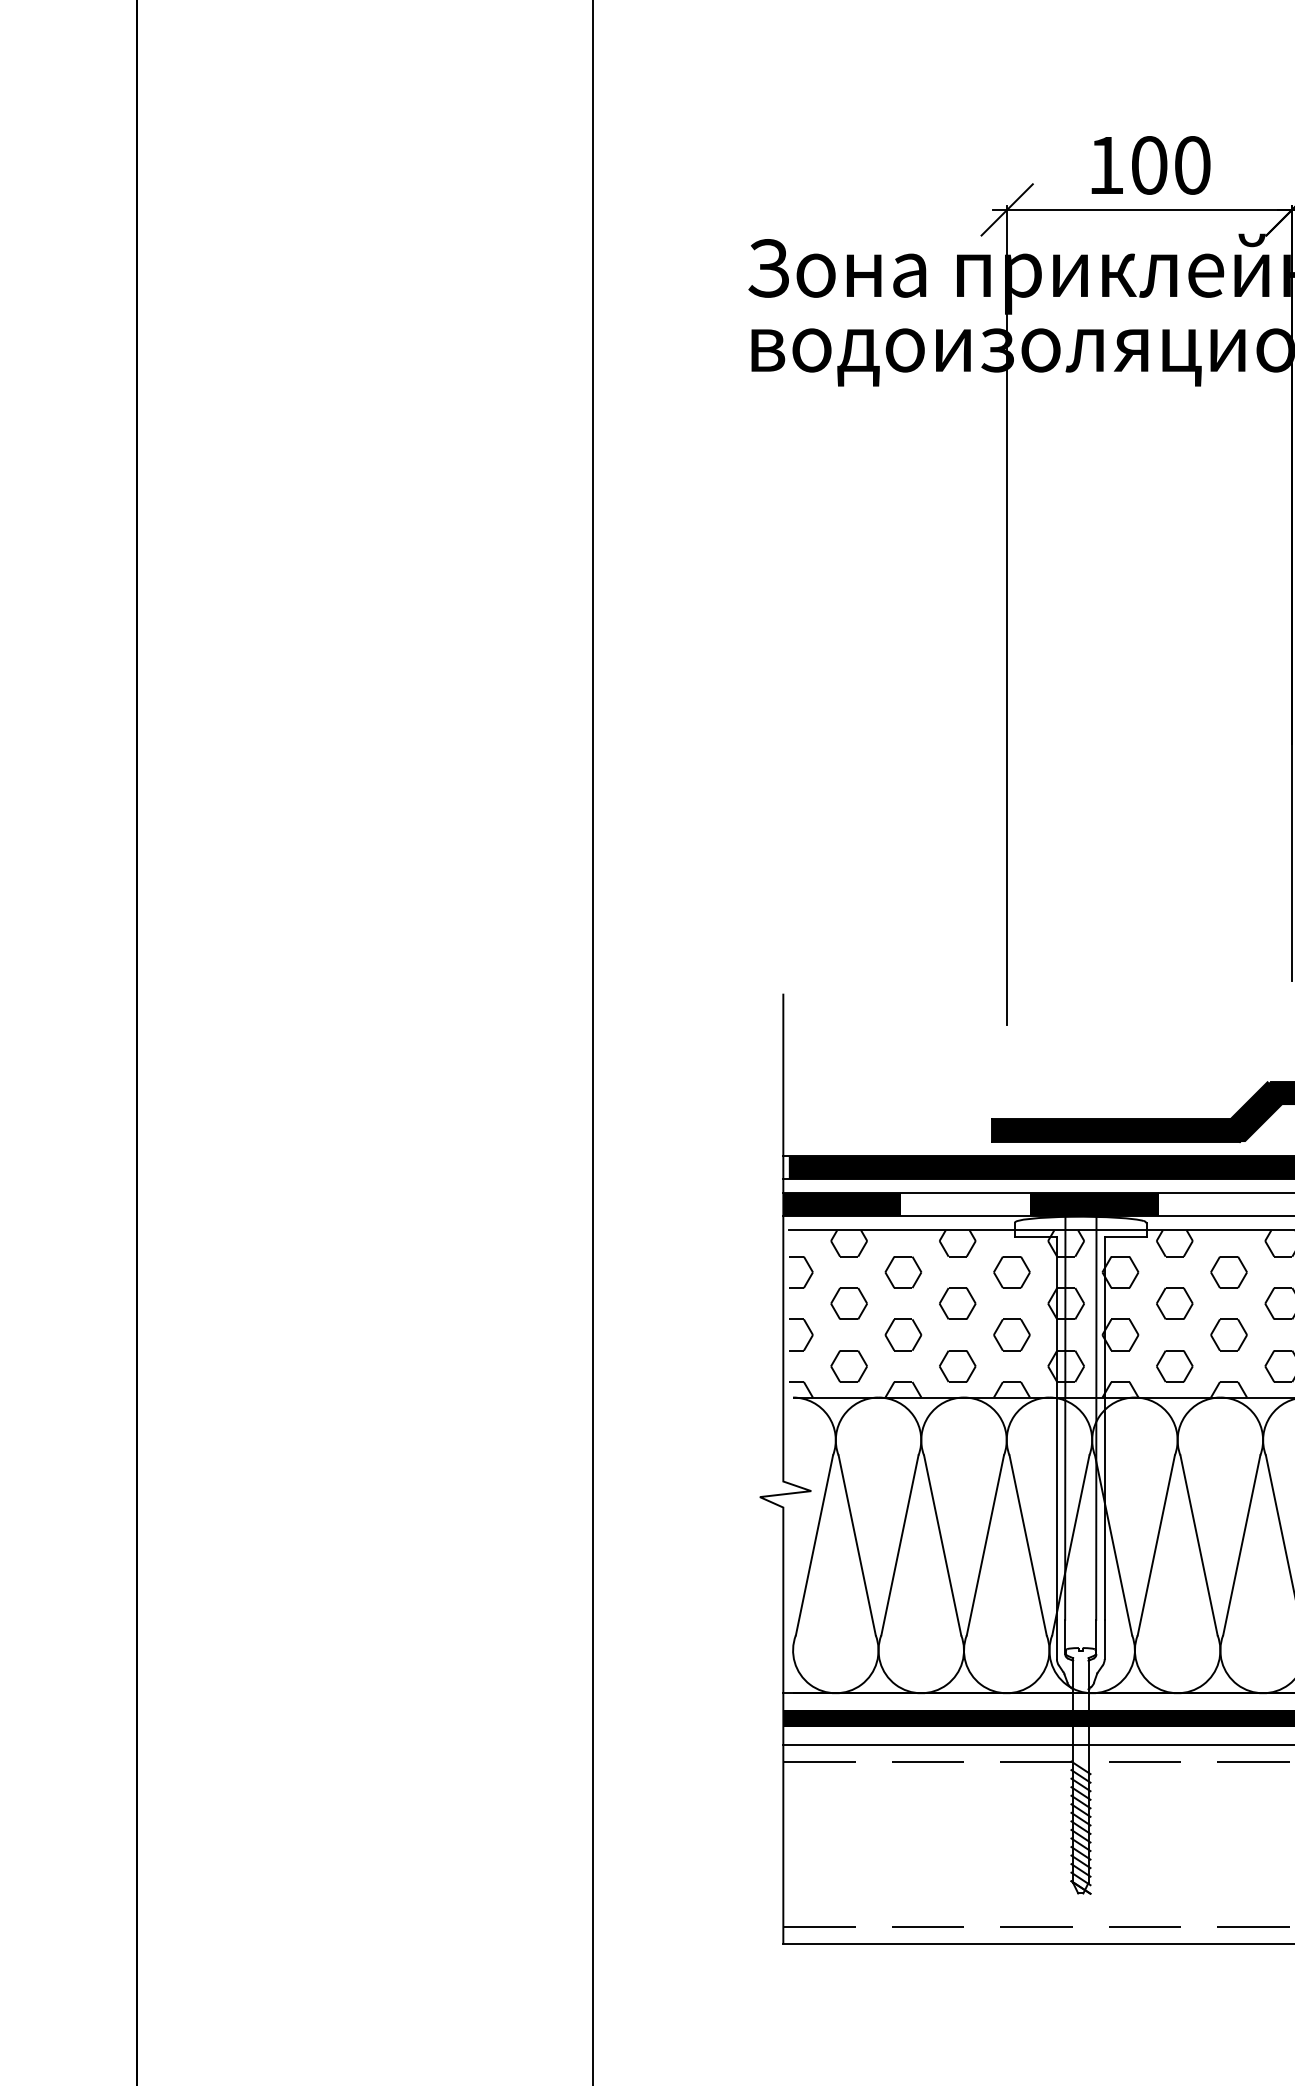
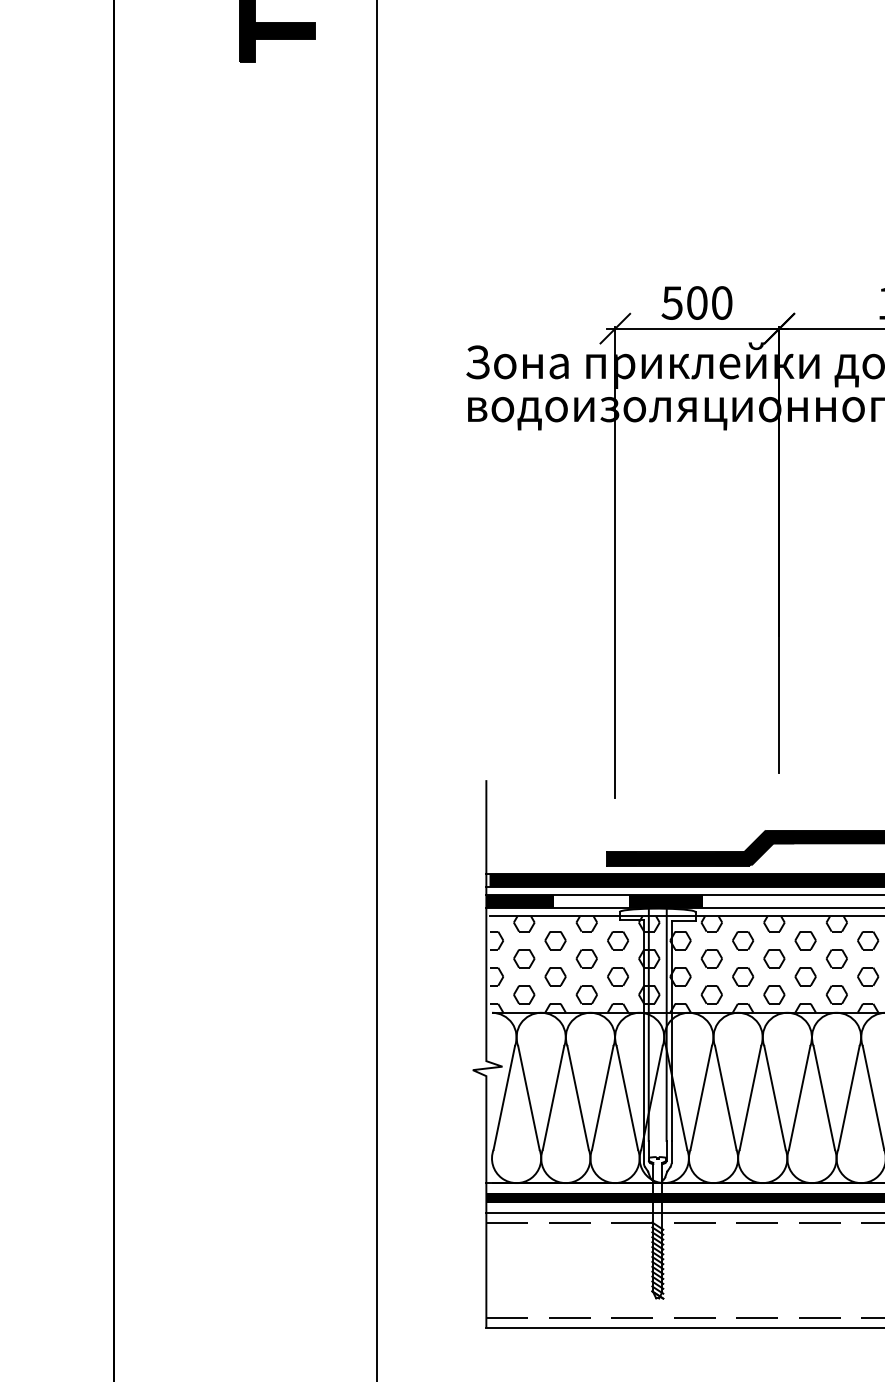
text: (1104, 164) -> (671, 302), 100 -> 500

